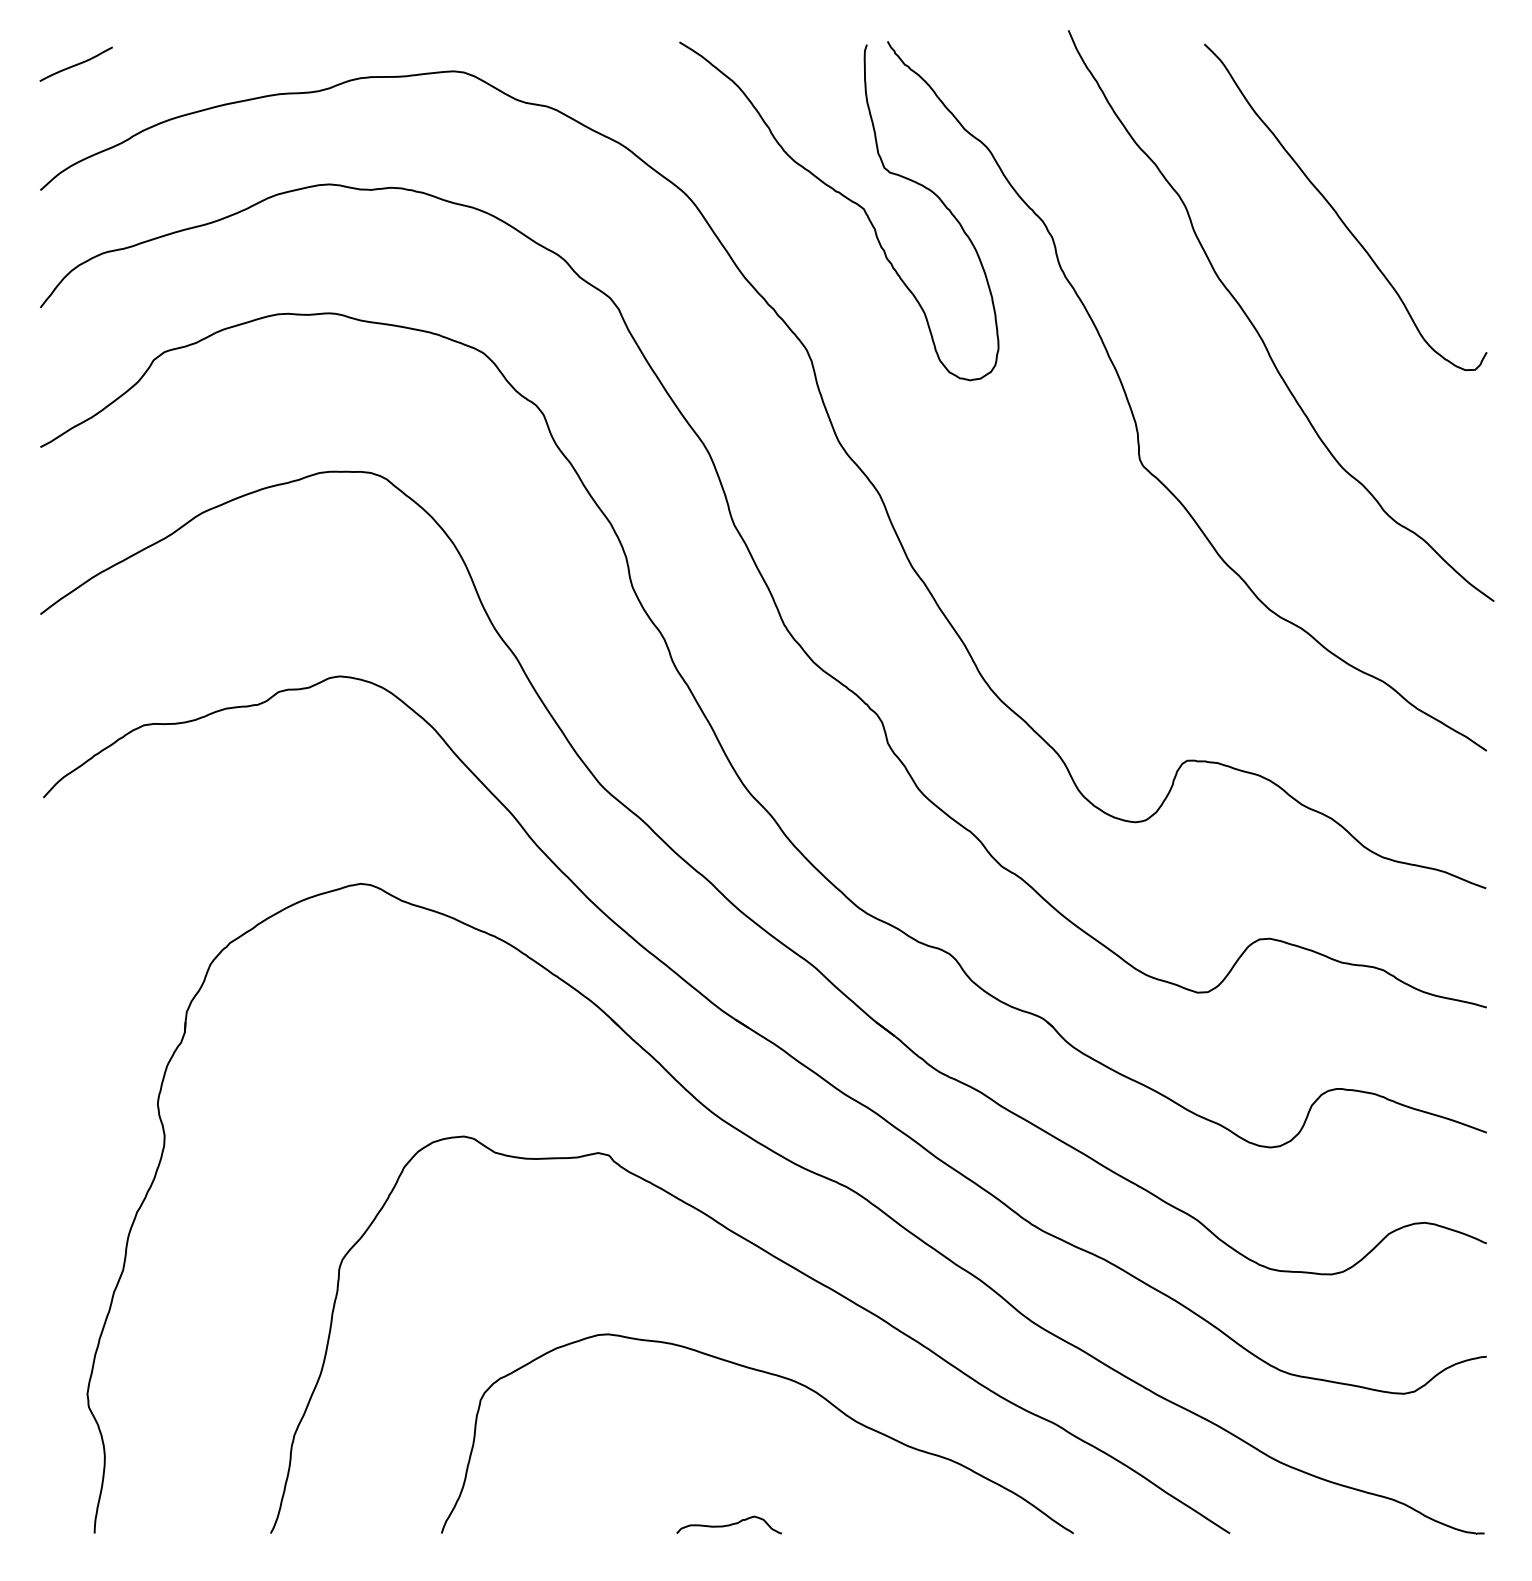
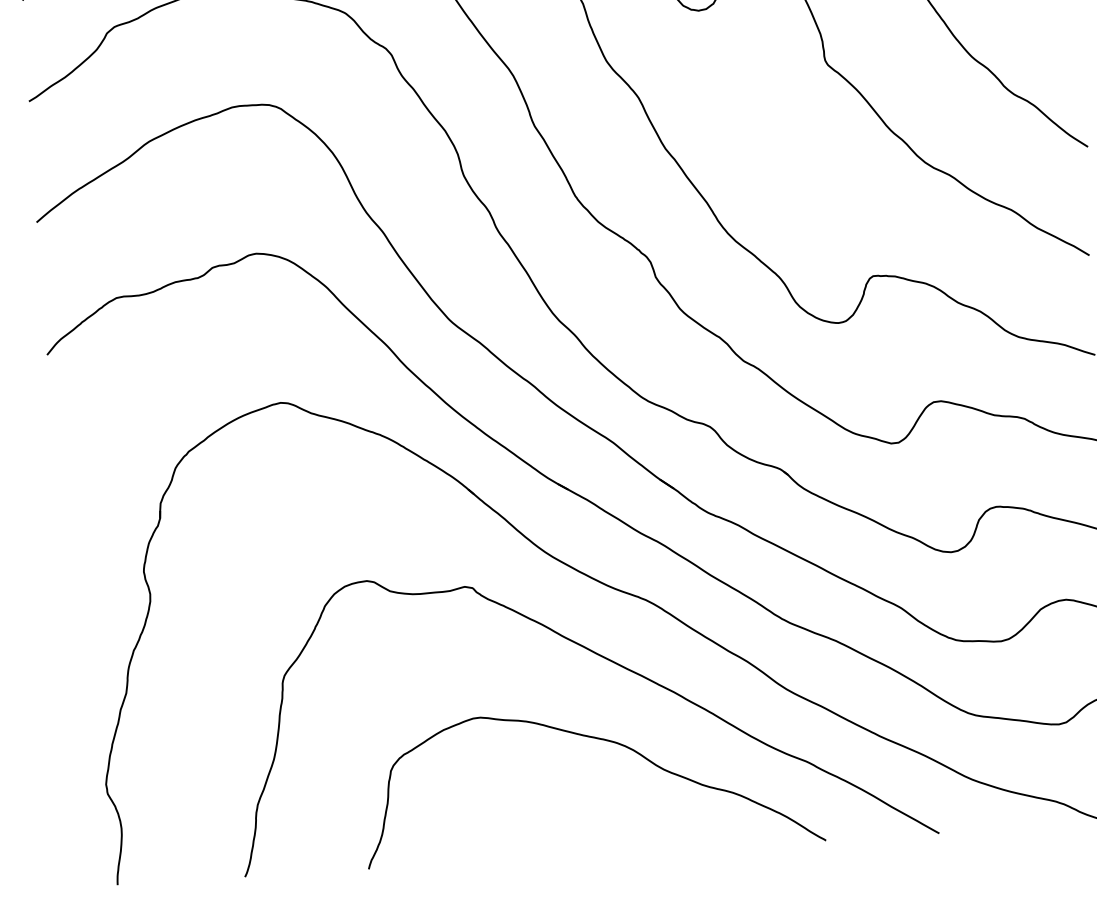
curve: (728, 1524) -> (575, 849), removed

